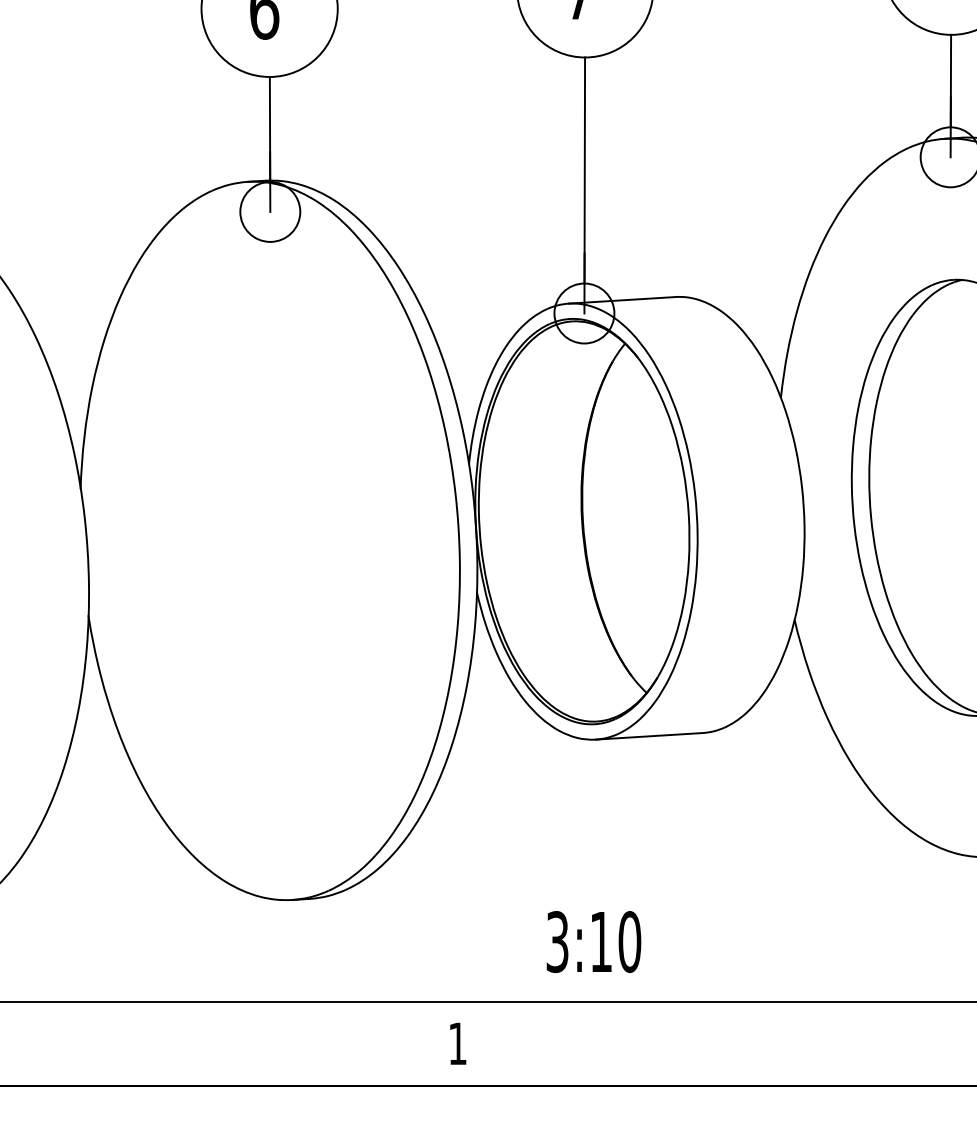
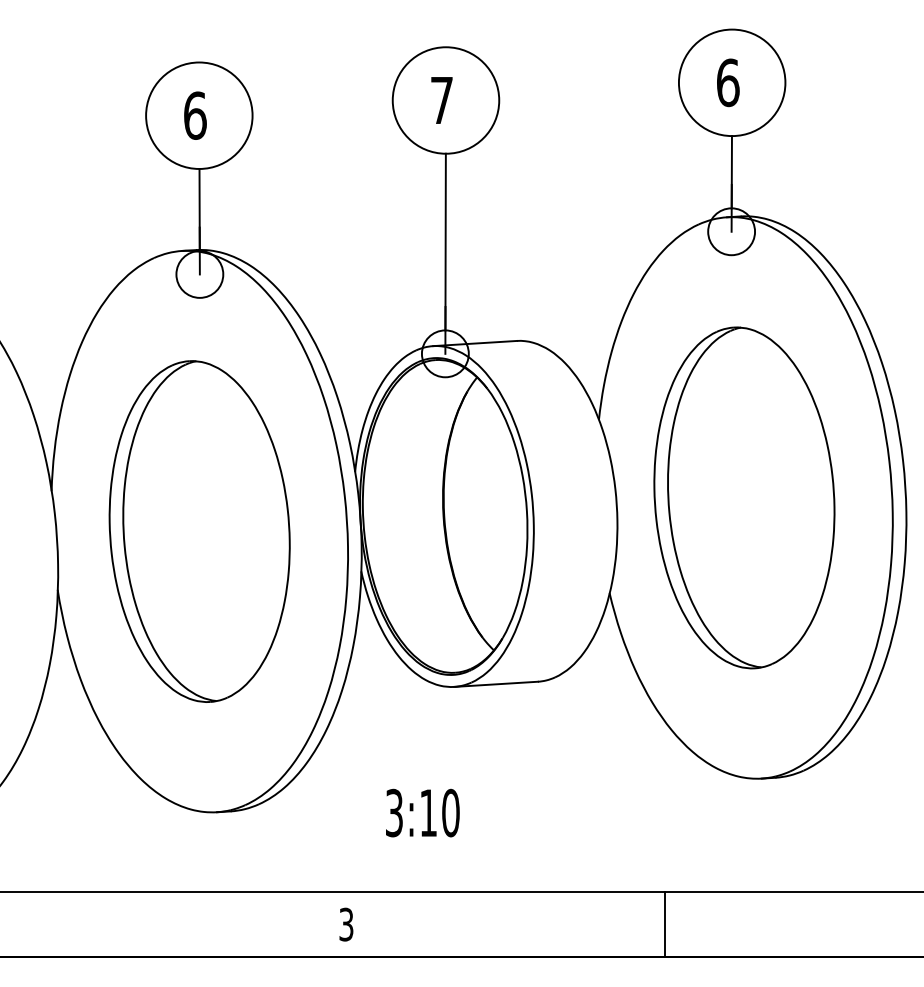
part: (269, 540) -> (199, 531), added
text: (593, 941) -> (422, 812), moved
text: (457, 1043) -> (346, 924), 1 -> 3
line: (864, 1043) -> (664, 924), added

